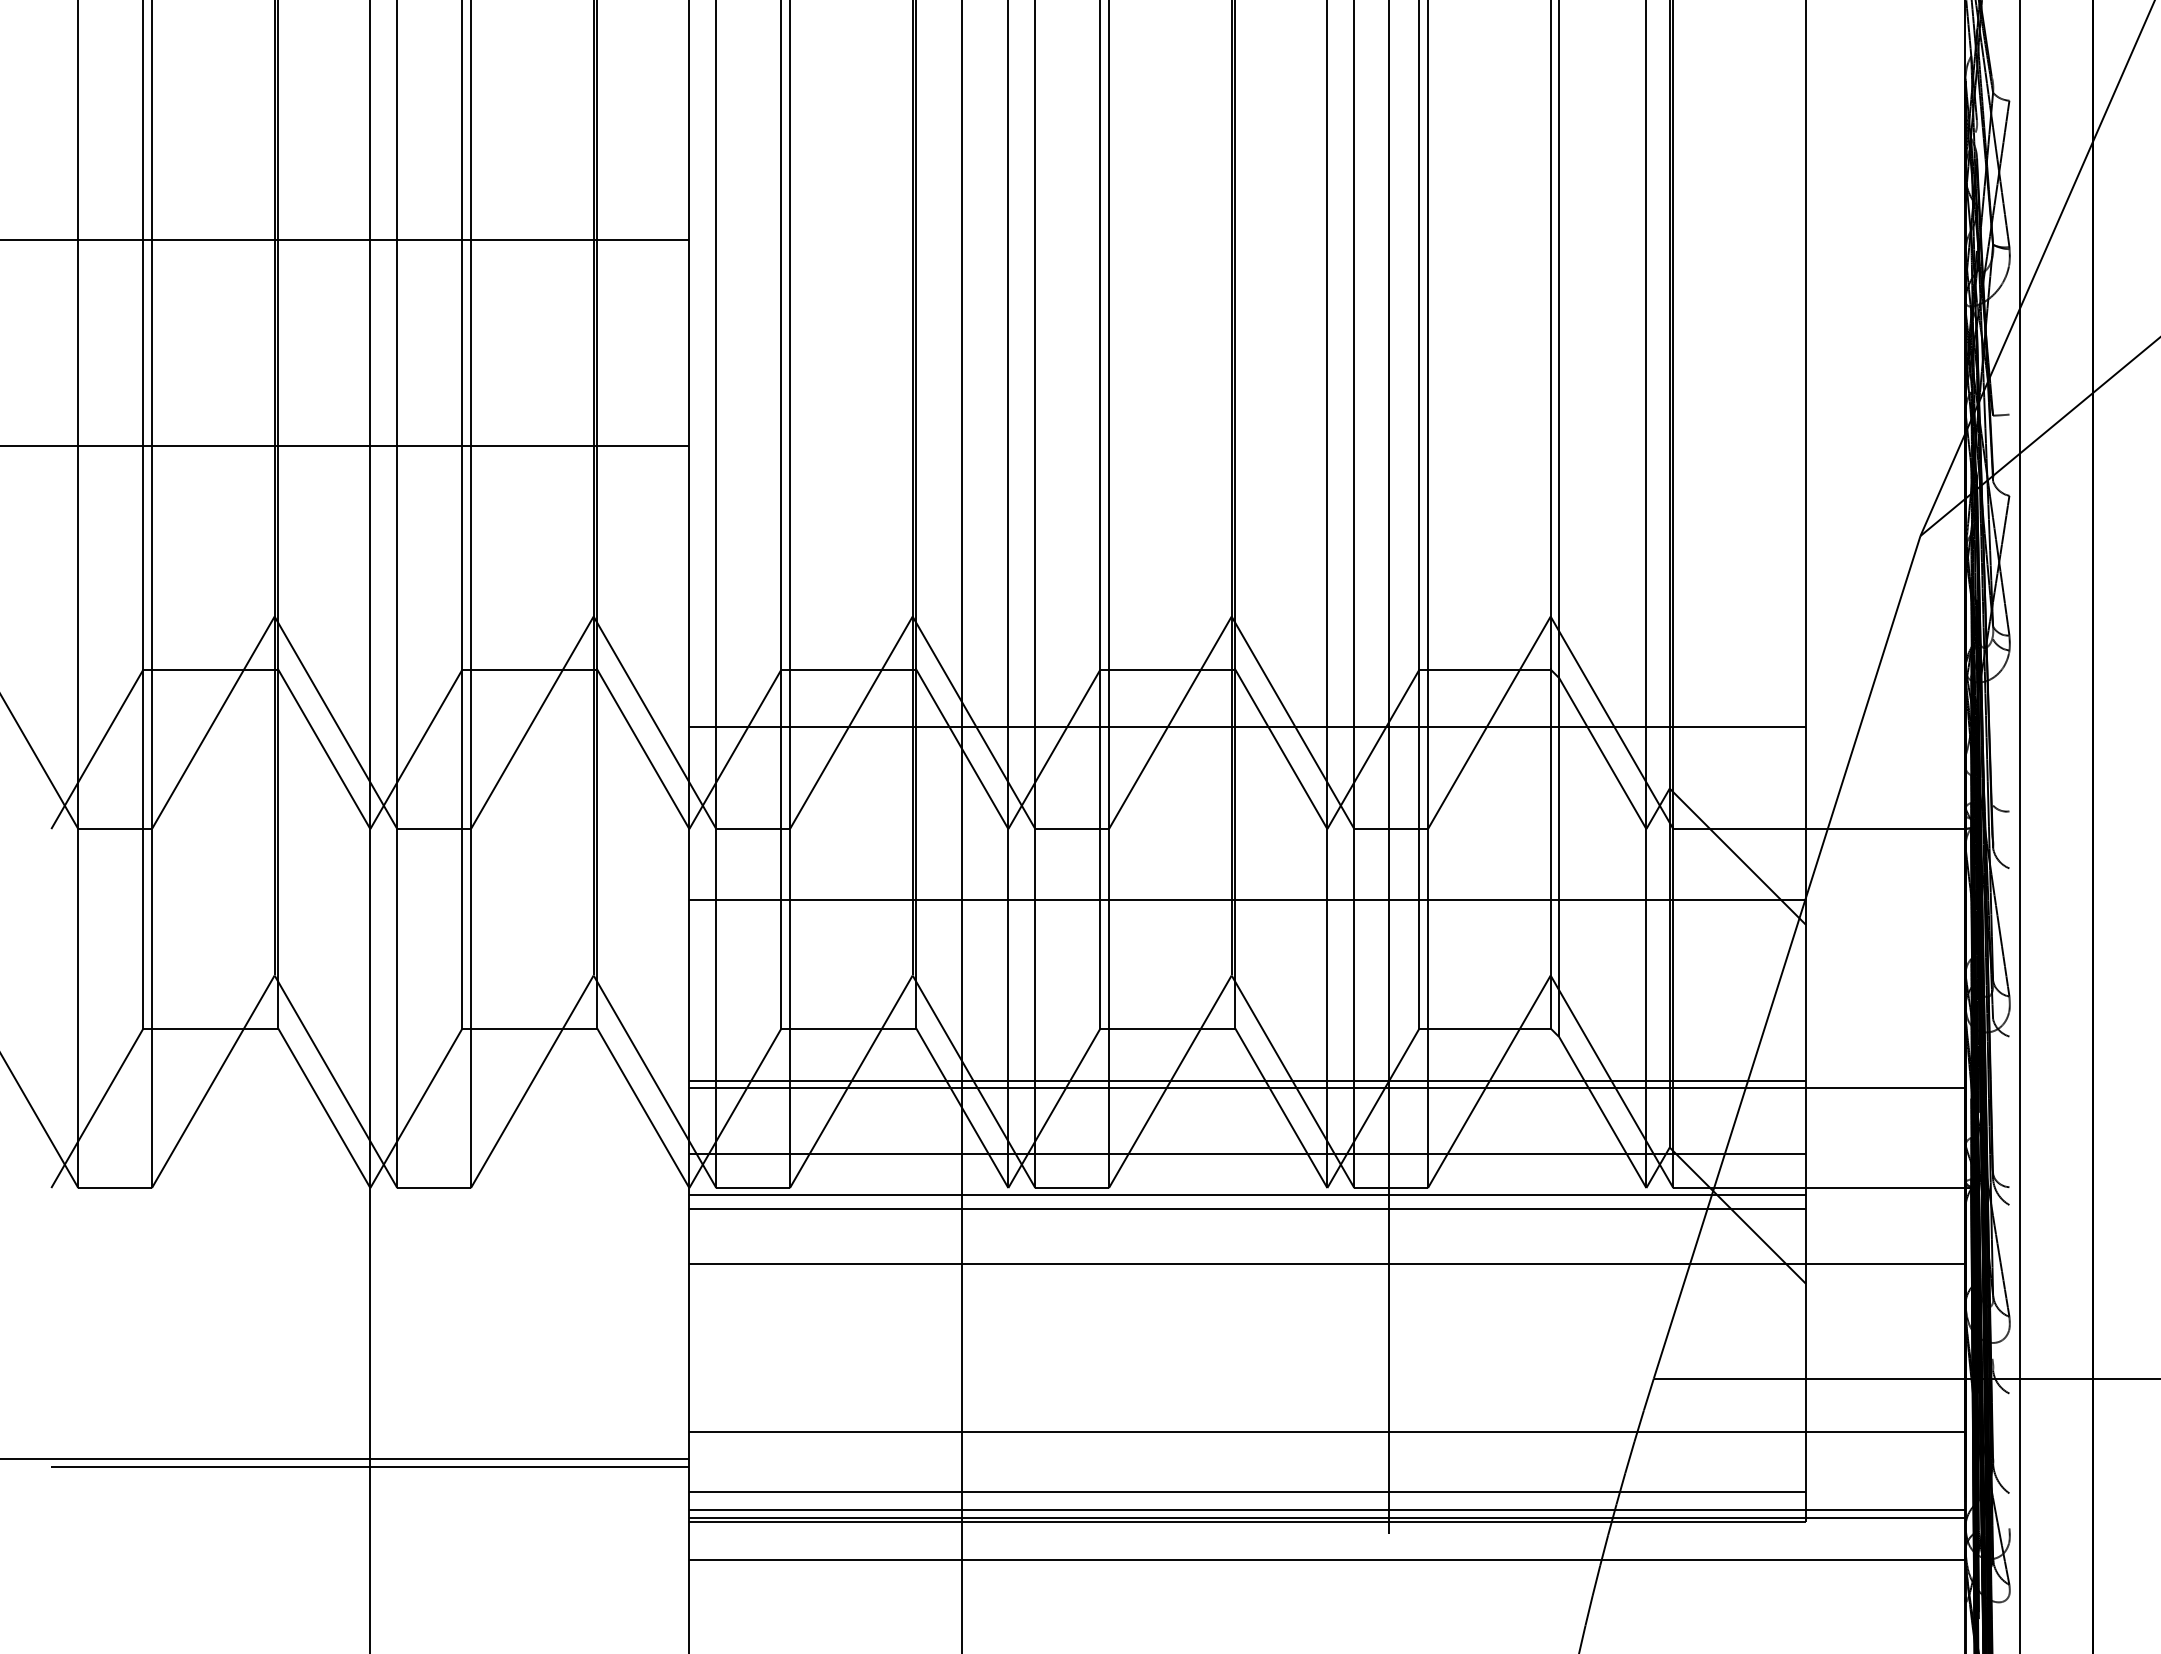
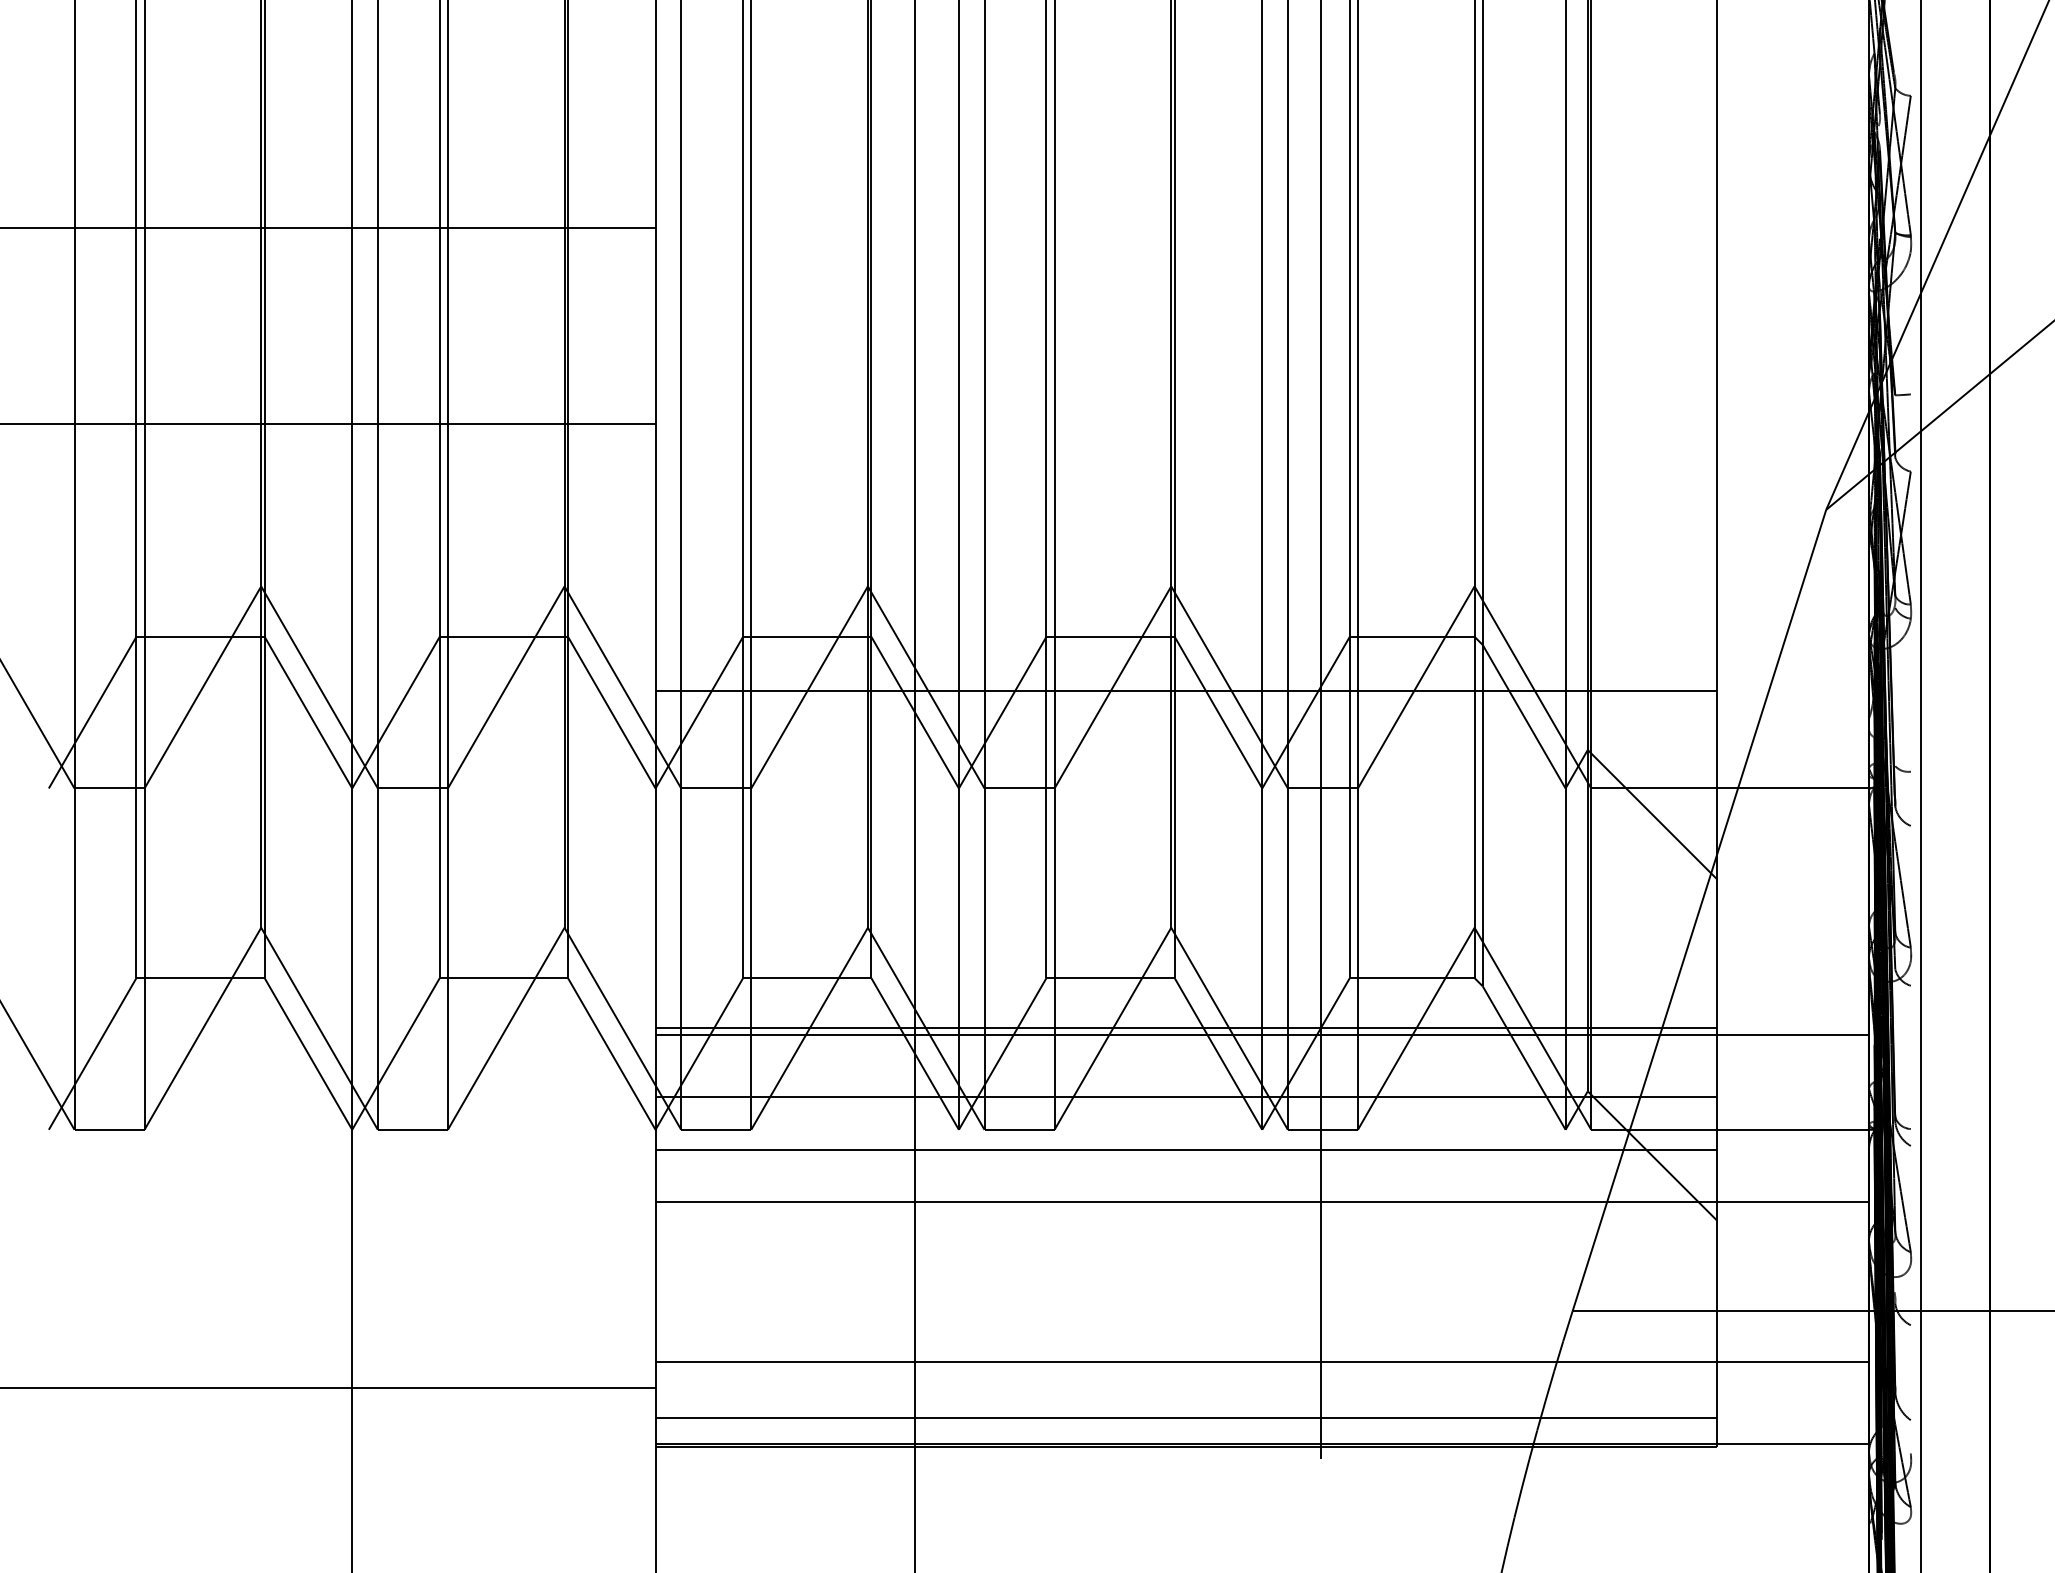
line: (1247, 900) -> (1186, 856), removed
line: (1247, 1195) -> (1186, 1136), removed
line: (370, 1467) -> (352, 1395), removed
line: (1327, 1510) -> (1262, 1436), removed
line: (1327, 1559) -> (1262, 1483), removed

